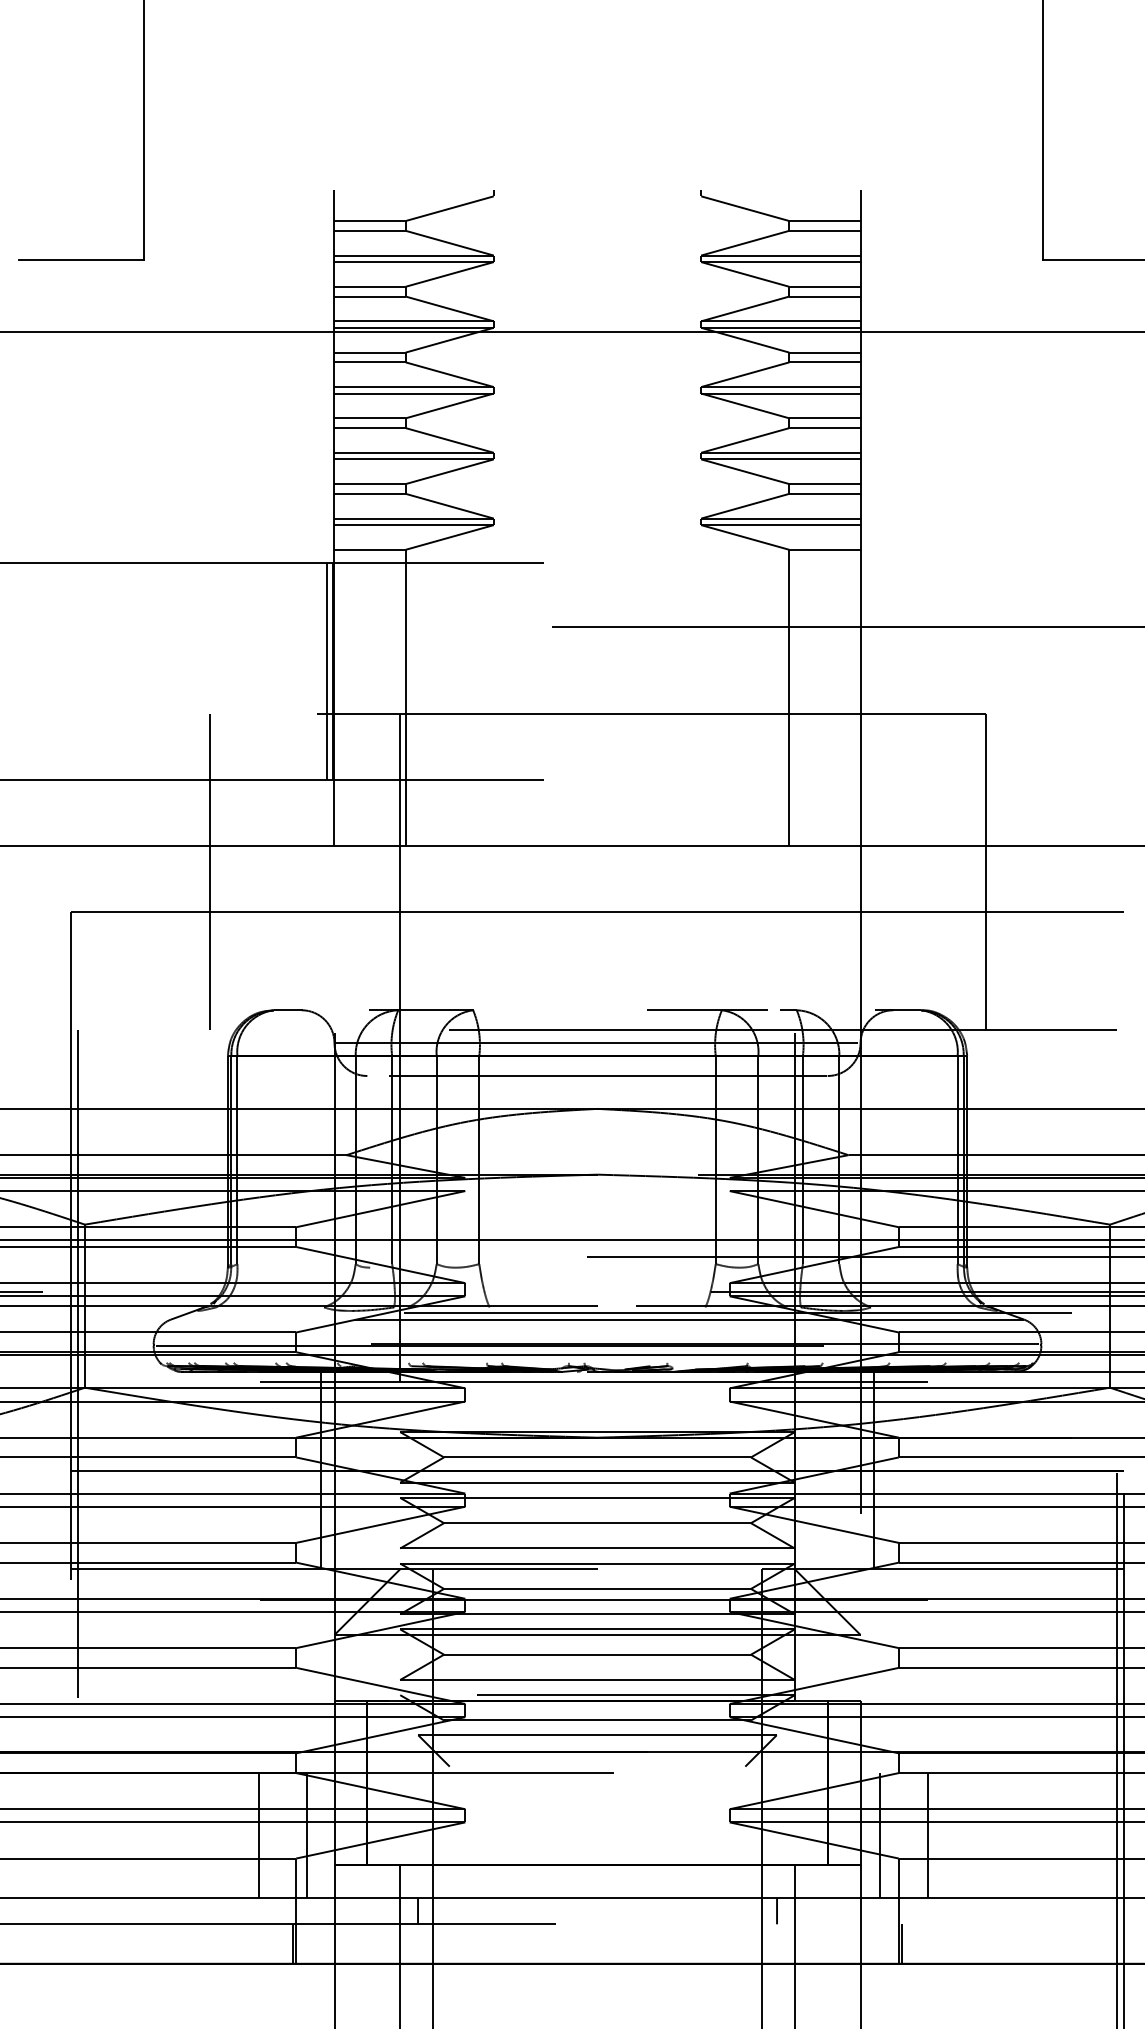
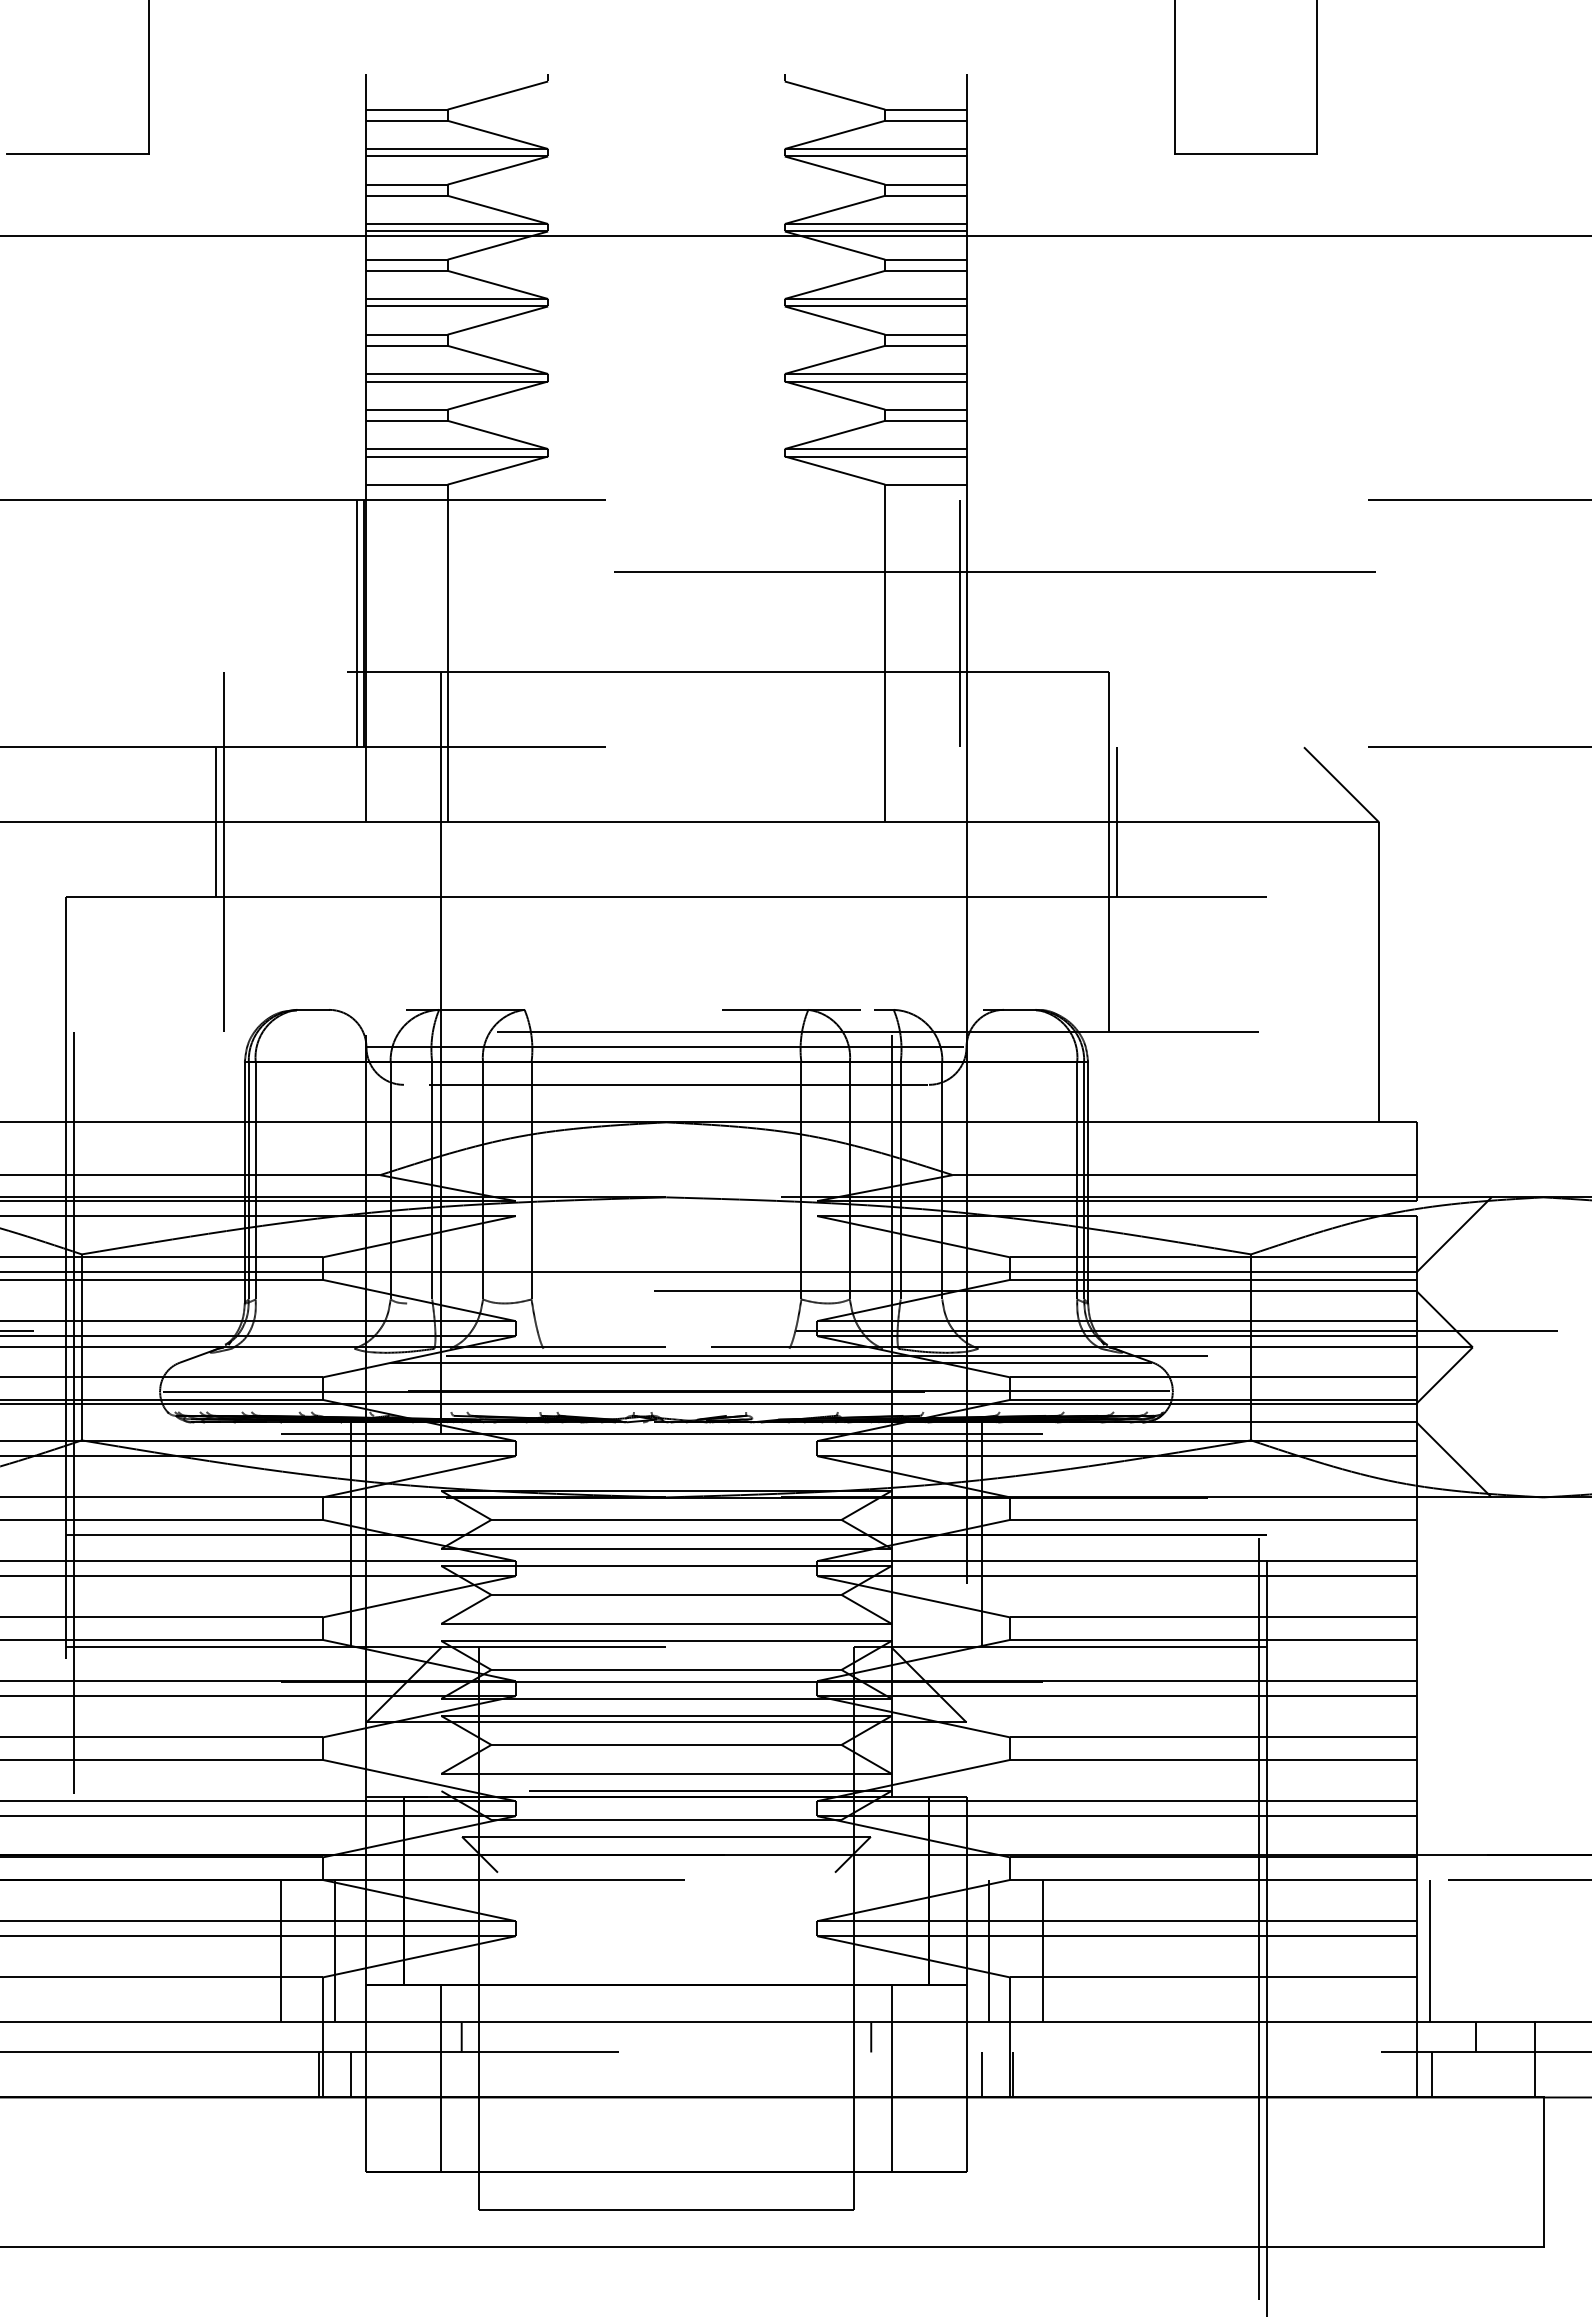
line: (854, 671) -> (959, 623), added
line: (203, 846) -> (216, 822), added
line: (992, 846) -> (1116, 822), added
line: (321, 1943) -> (351, 2074), added
line: (873, 1943) -> (981, 2074), added

